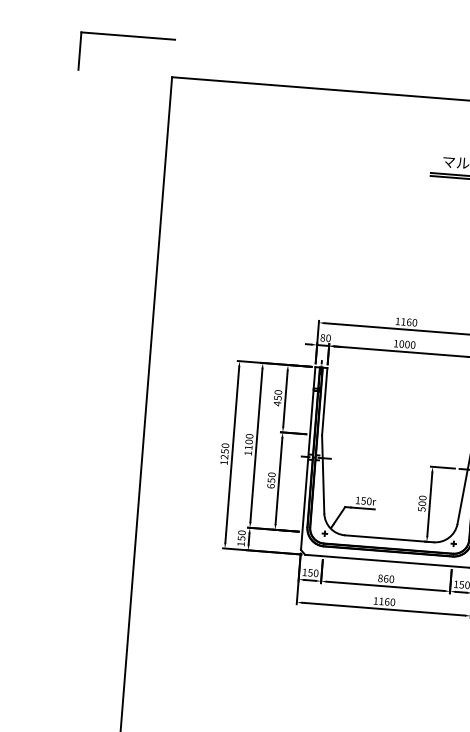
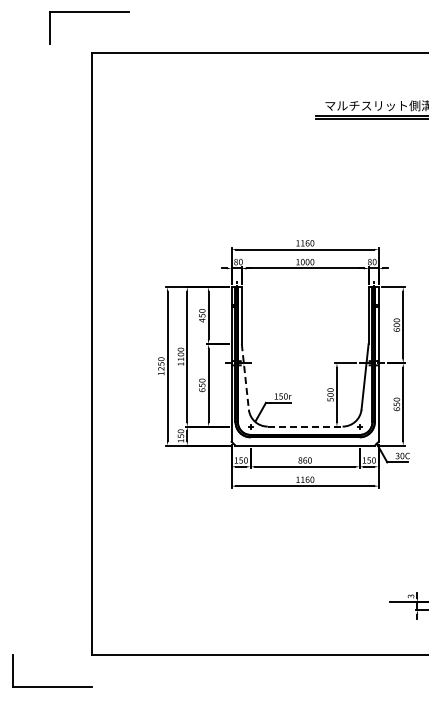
part: (128, 36) -> (89, 12), moved
line: (323, 474) -> (245, 376), solid -> dashed
line: (389, 538) -> (305, 426), solid -> dashed

